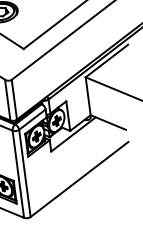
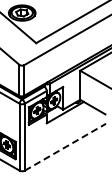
line: (79, 179) -> (65, 147), solid -> dashed

